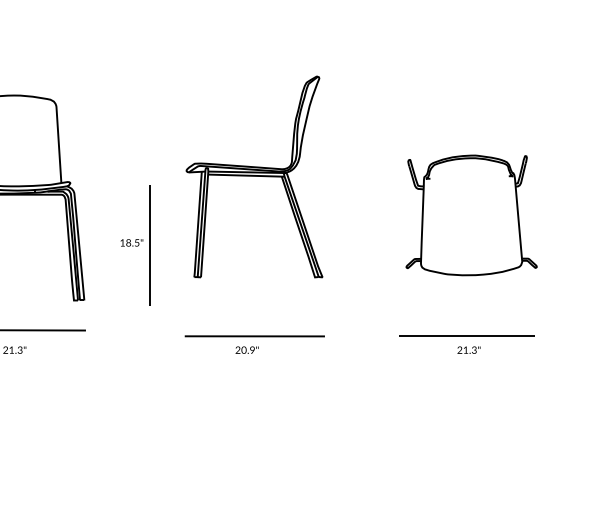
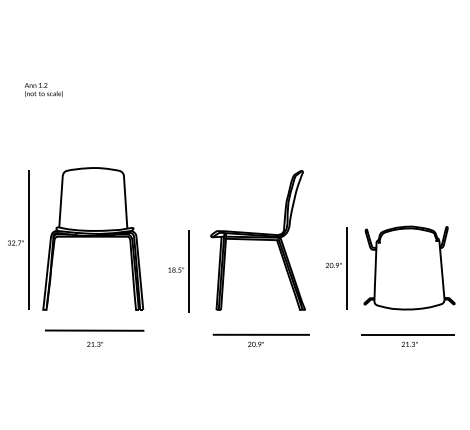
part: (253, 177) -> (257, 240), moved
part: (471, 214) -> (409, 267), moved
part: (363, 240) -> (336, 268), added

